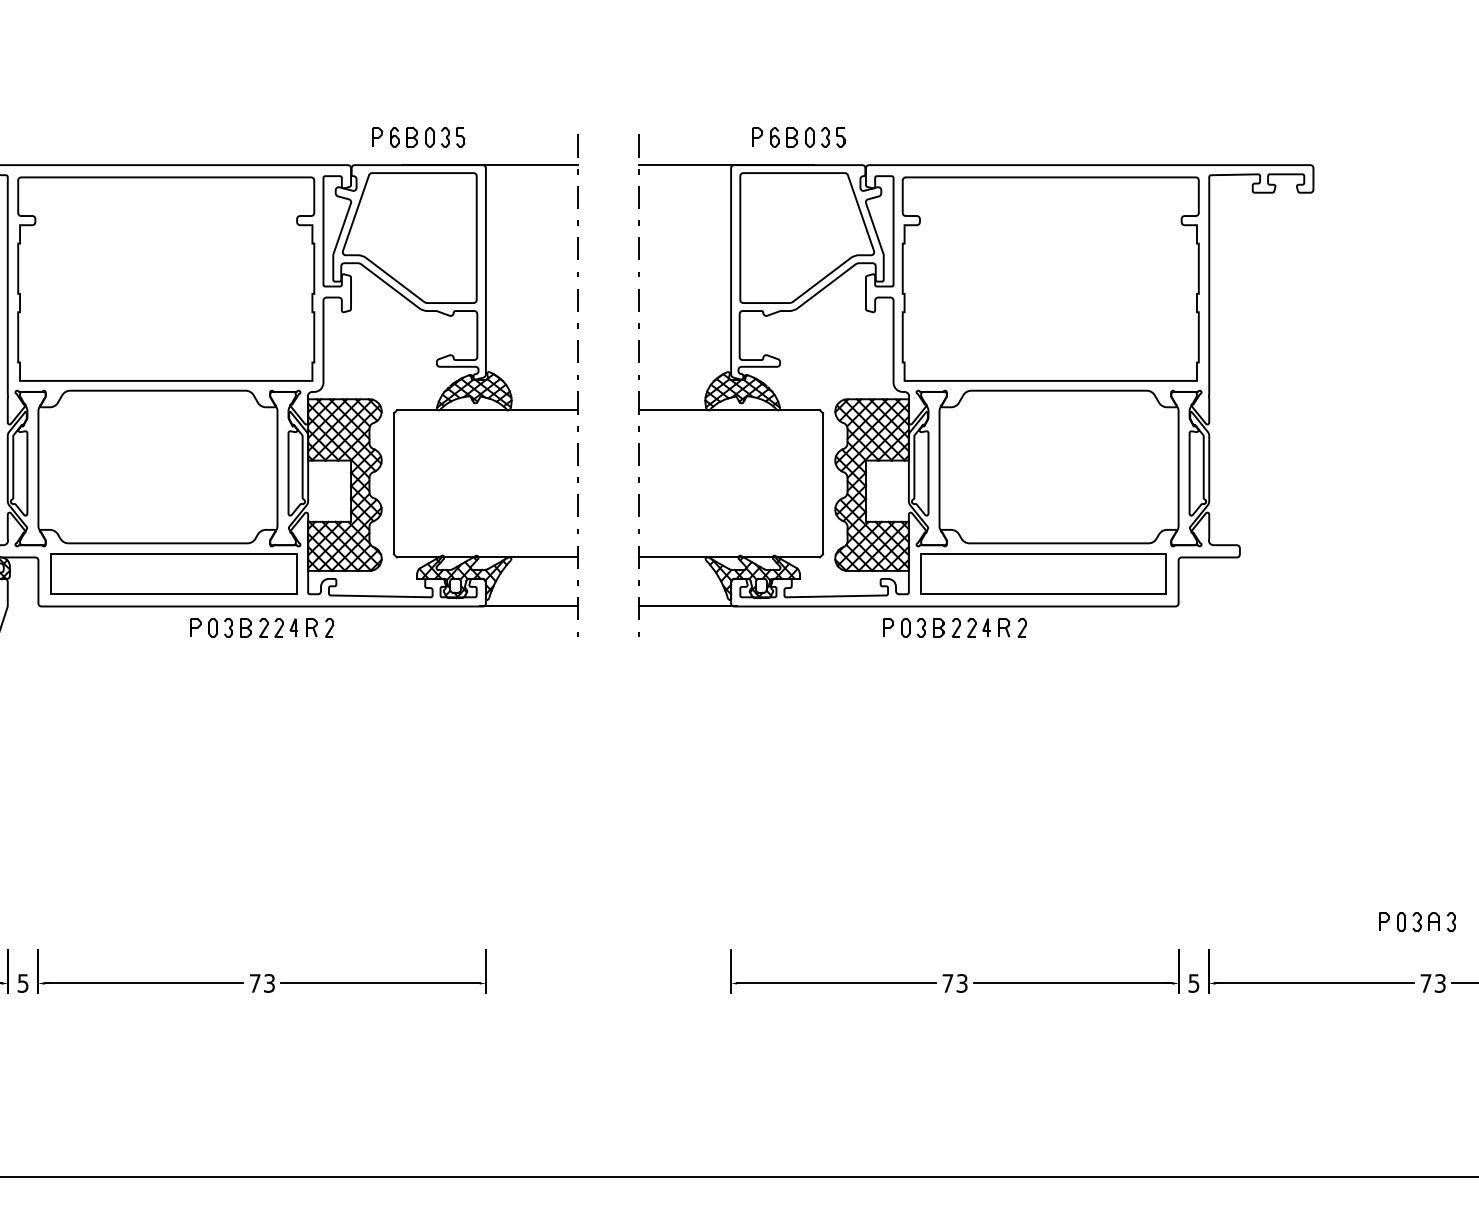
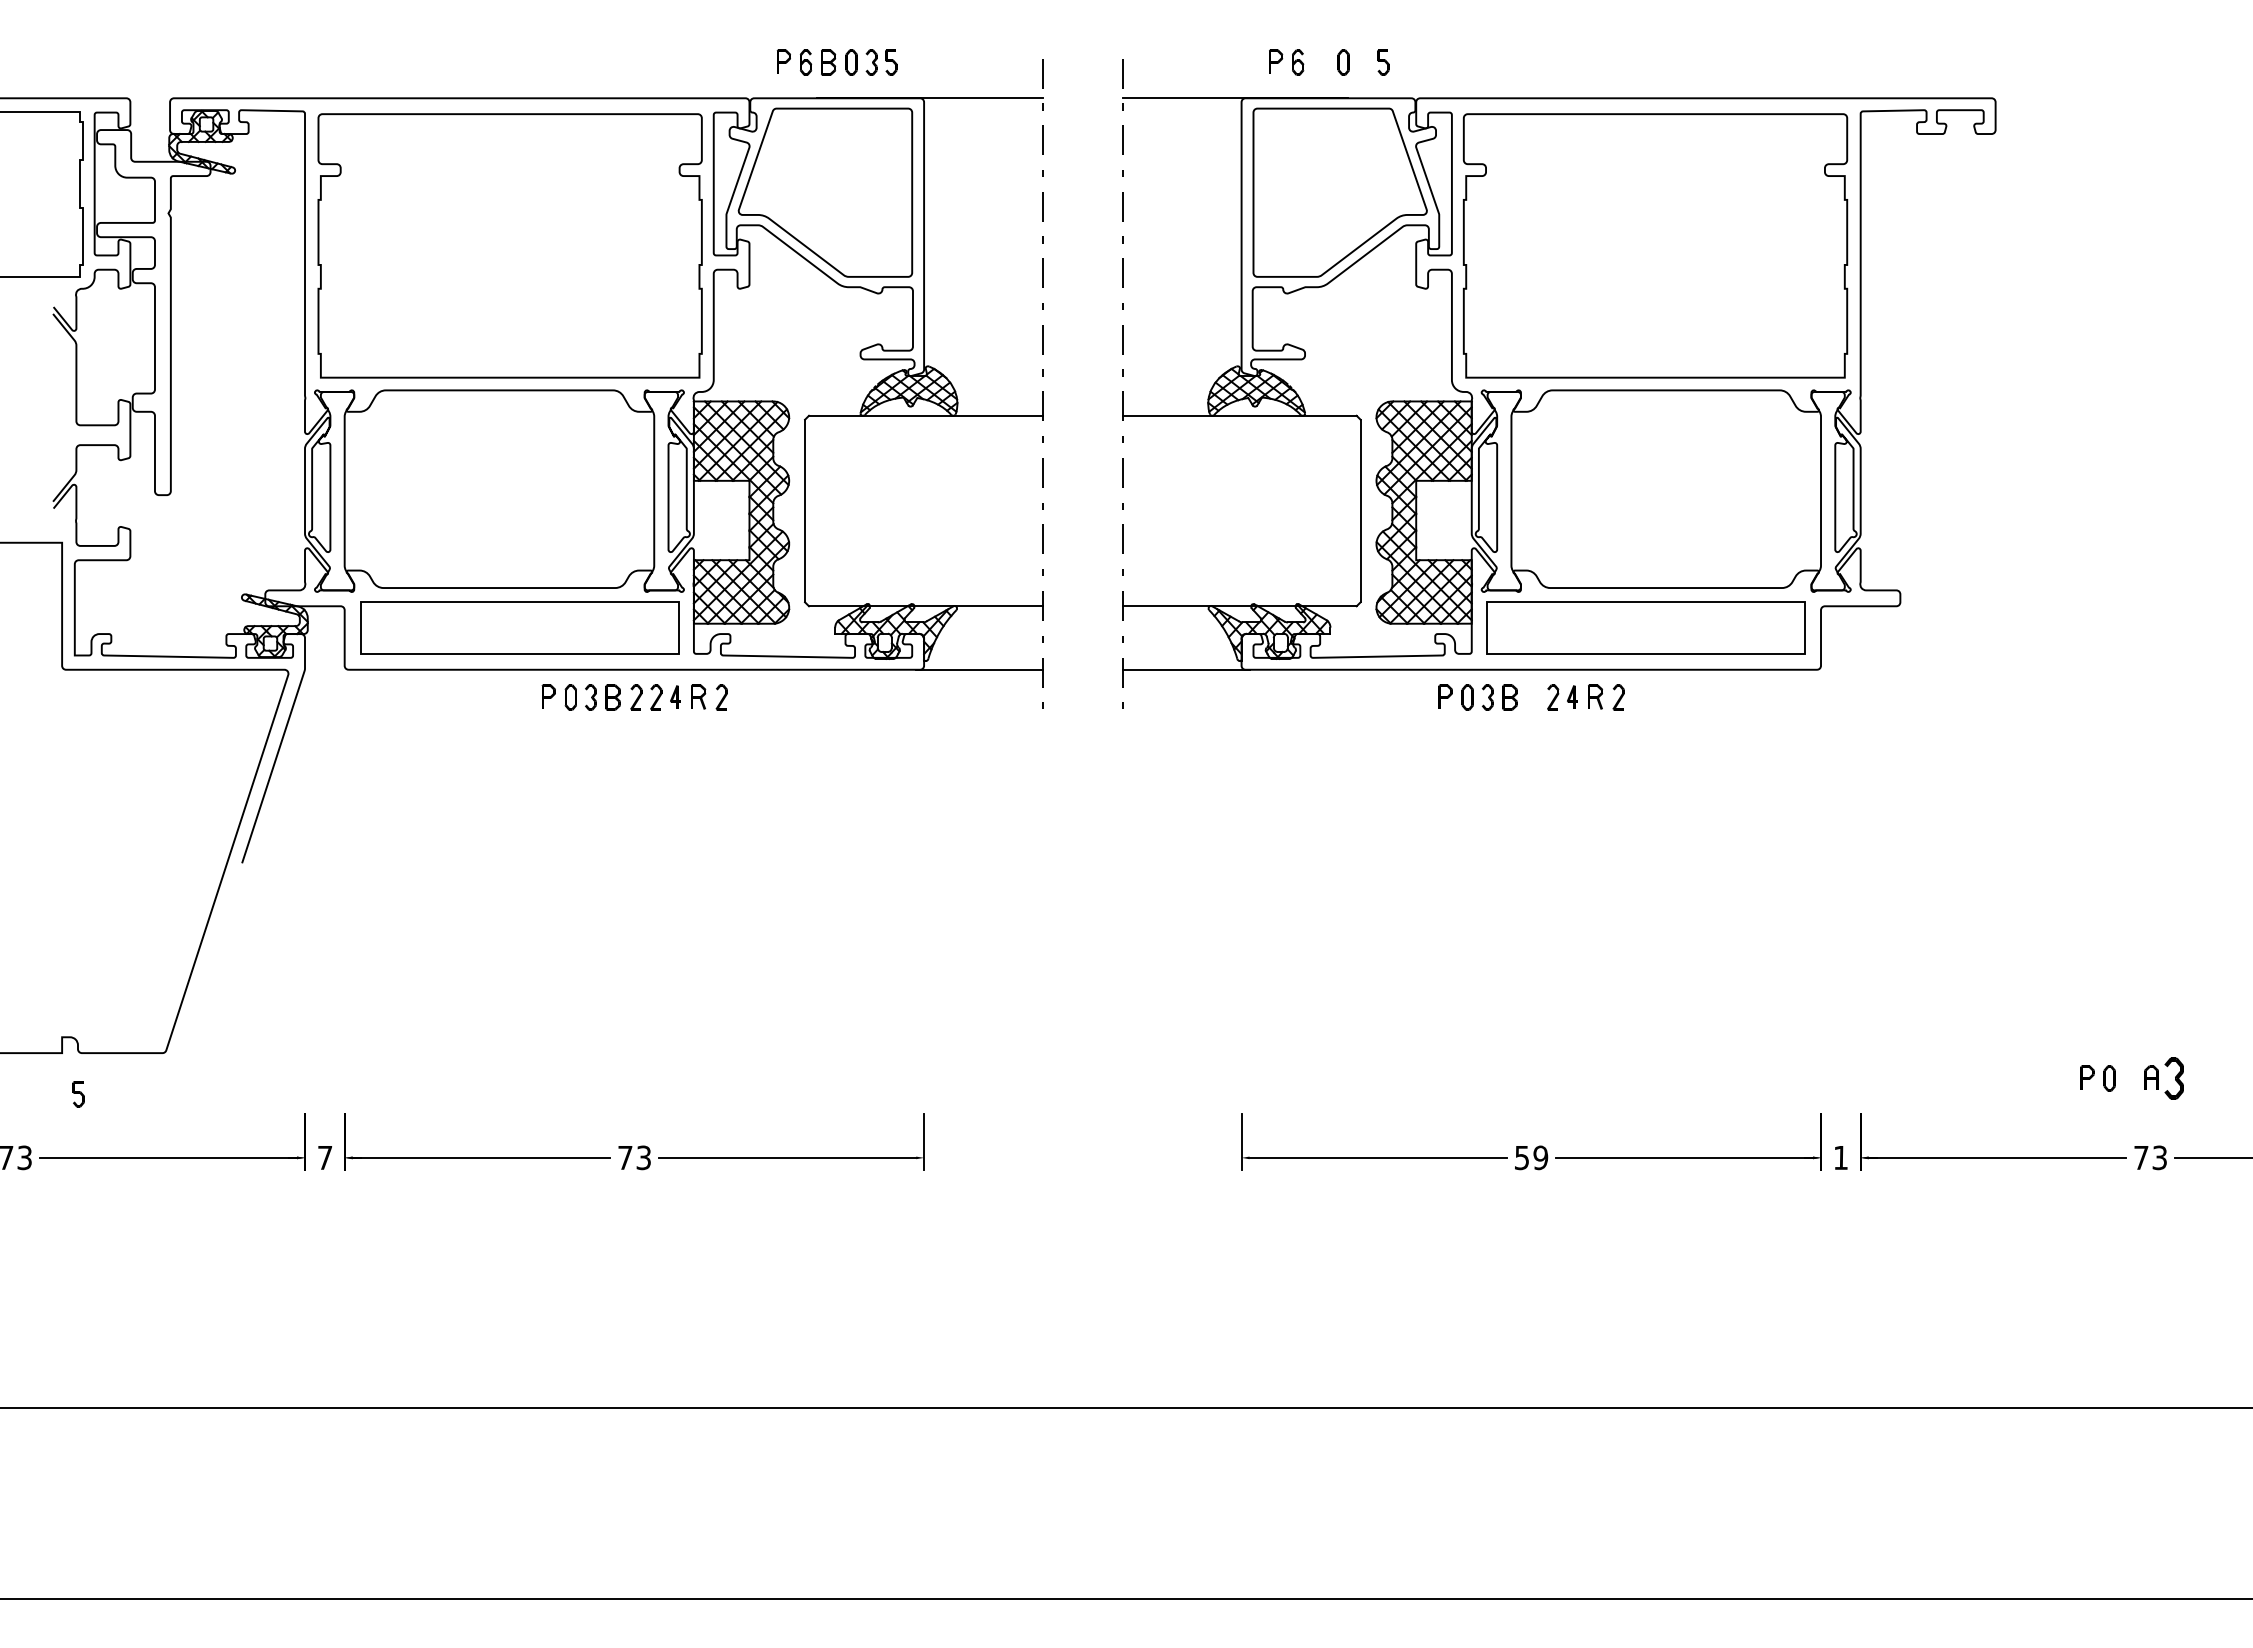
part: (792, 137) -> (1320, 62), removed
part: (825, 137) -> (1363, 62), removed
part: (956, 627) -> (1533, 697), removed
part: (1416, 922) -> (2129, 1078), removed
part: (1451, 922) -> (2174, 1078), size x1.6
text: (22, 983) -> (324, 1158), 5 -> 7
text: (955, 983) -> (1531, 1157), 73 -> 59
text: (1193, 983) -> (1840, 1158), 5 -> 1

